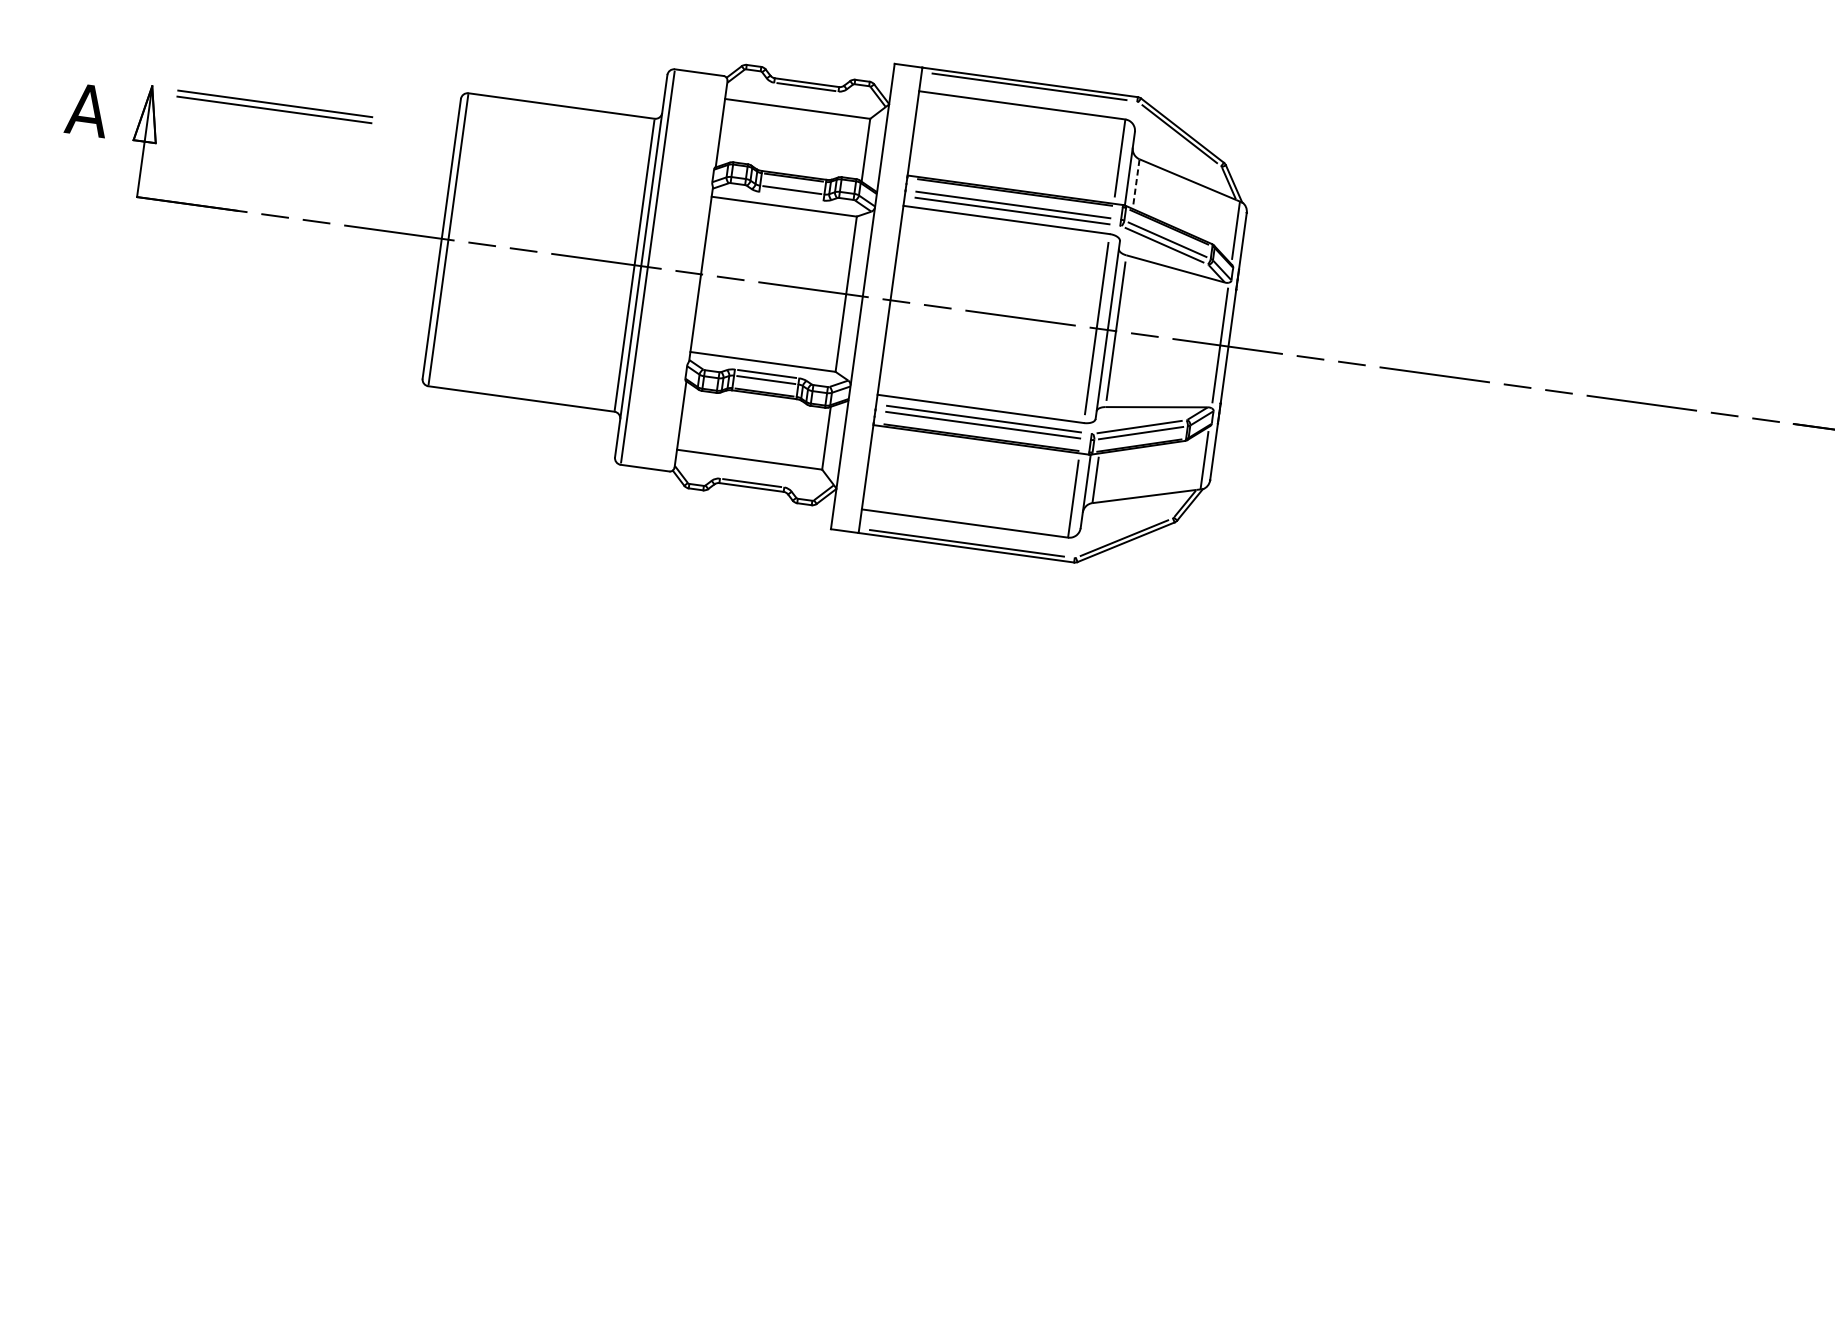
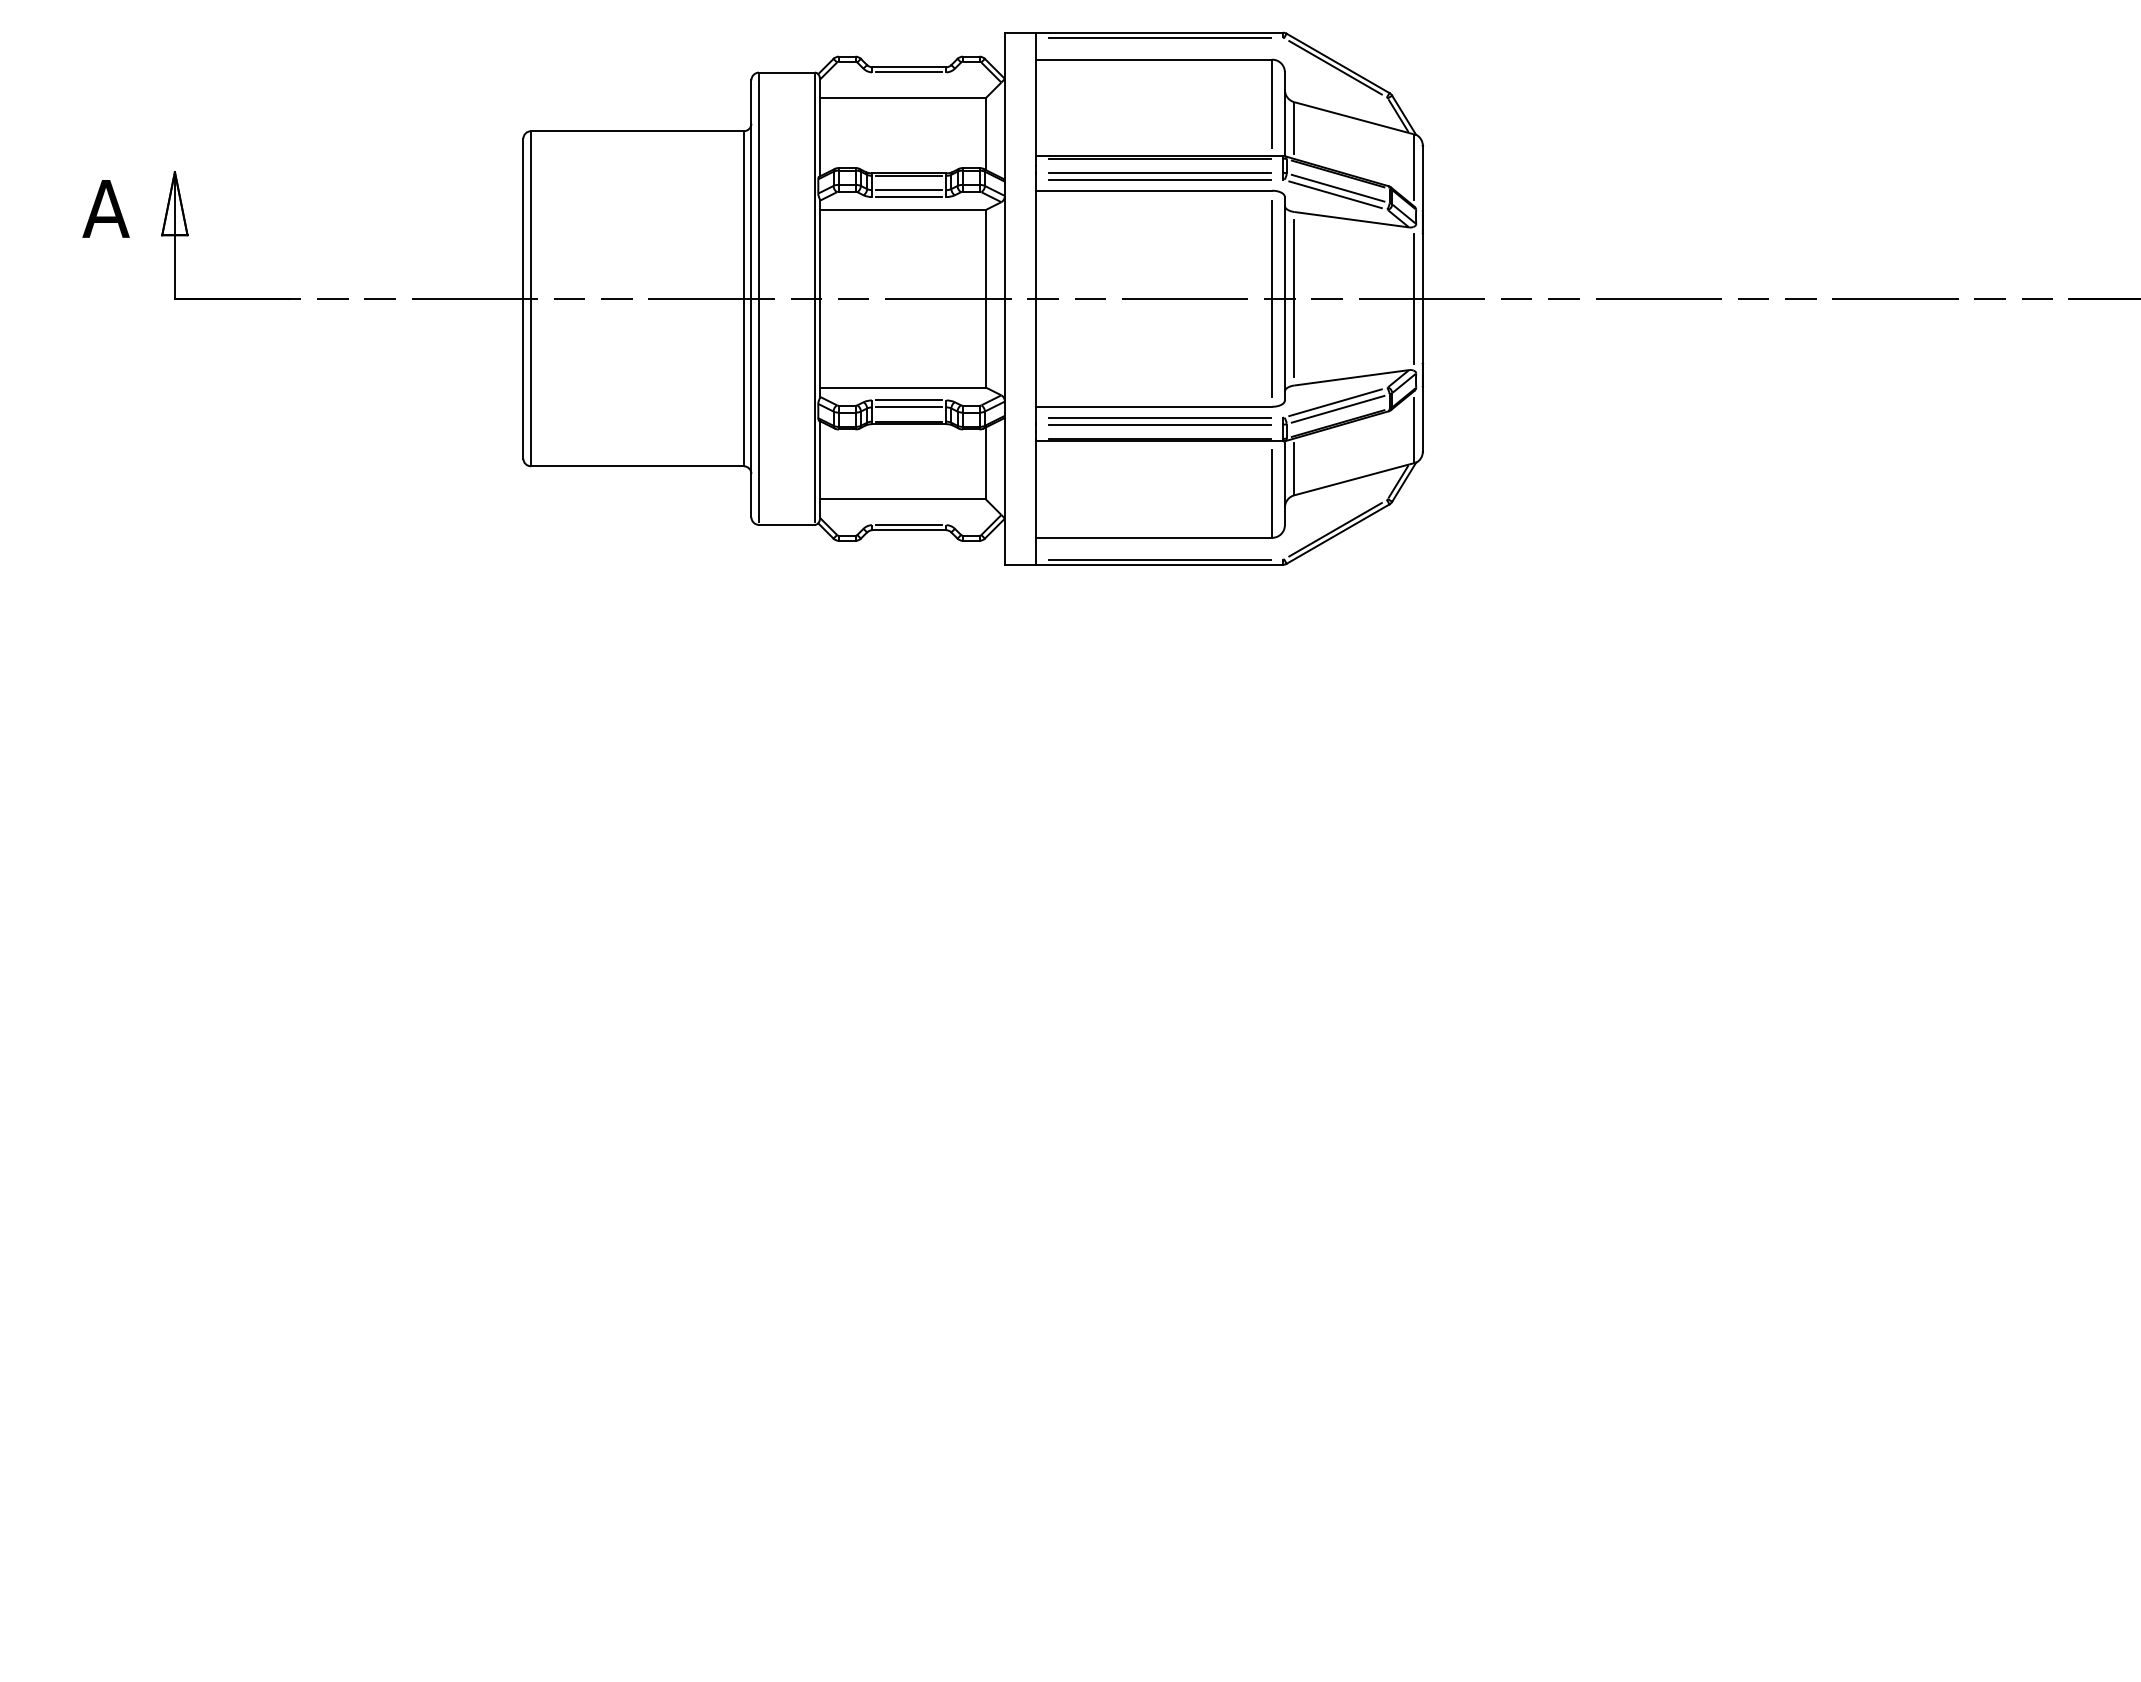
part: (274, 107) -> (315, 176), removed
line: (1136, 182) -> (1294, 128), dashed -> solid
line: (791, 196) -> (909, 197), added
line: (696, 273) -> (814, 298), added

